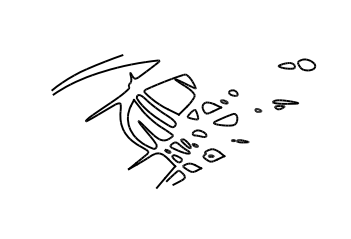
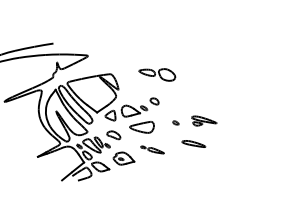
part: (296, 64) -> (157, 72), moved
part: (279, 127) -> (193, 143), added
part: (239, 140) -> (151, 149), size x1.43

